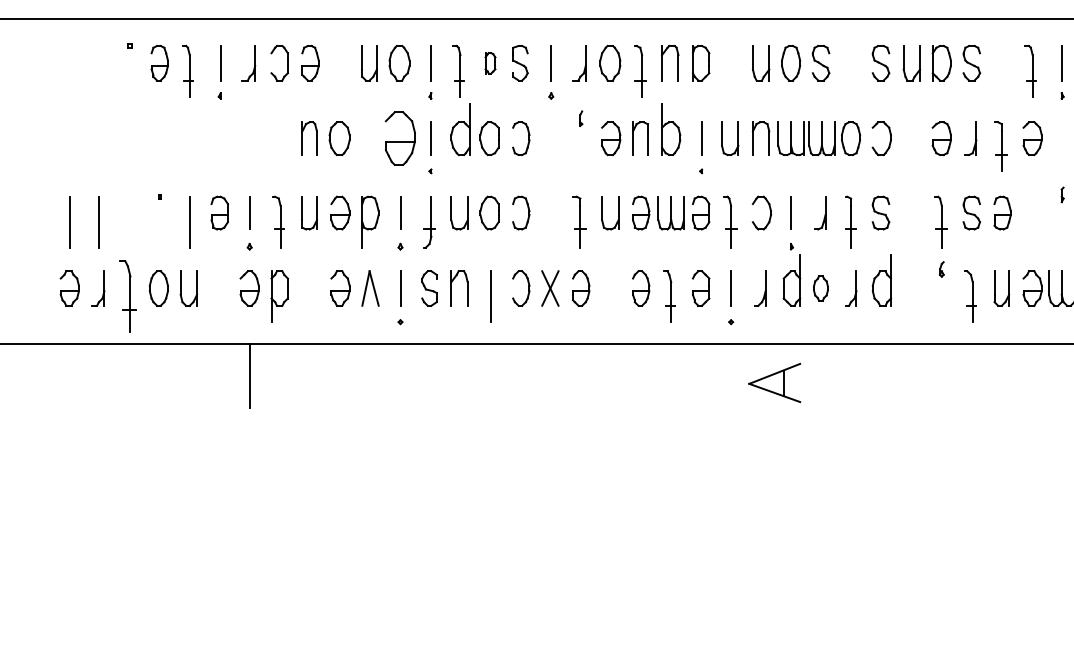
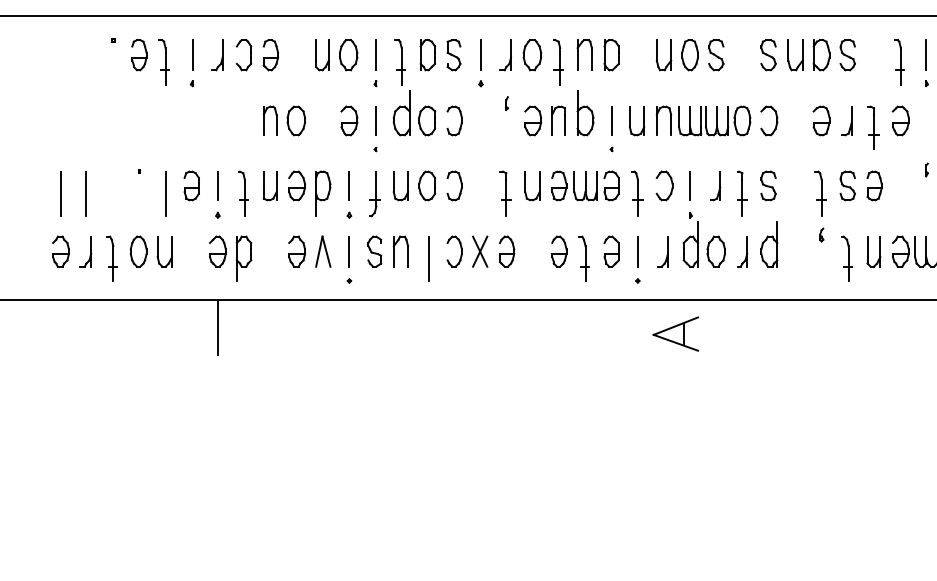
part: (489, 63) -> (427, 55), size x1.67
part: (400, 138) -> (349, 120), size x0.62
part: (820, 288) -> (715, 251), size x1.43
part: (127, 296) -> (111, 258), size x0.71

